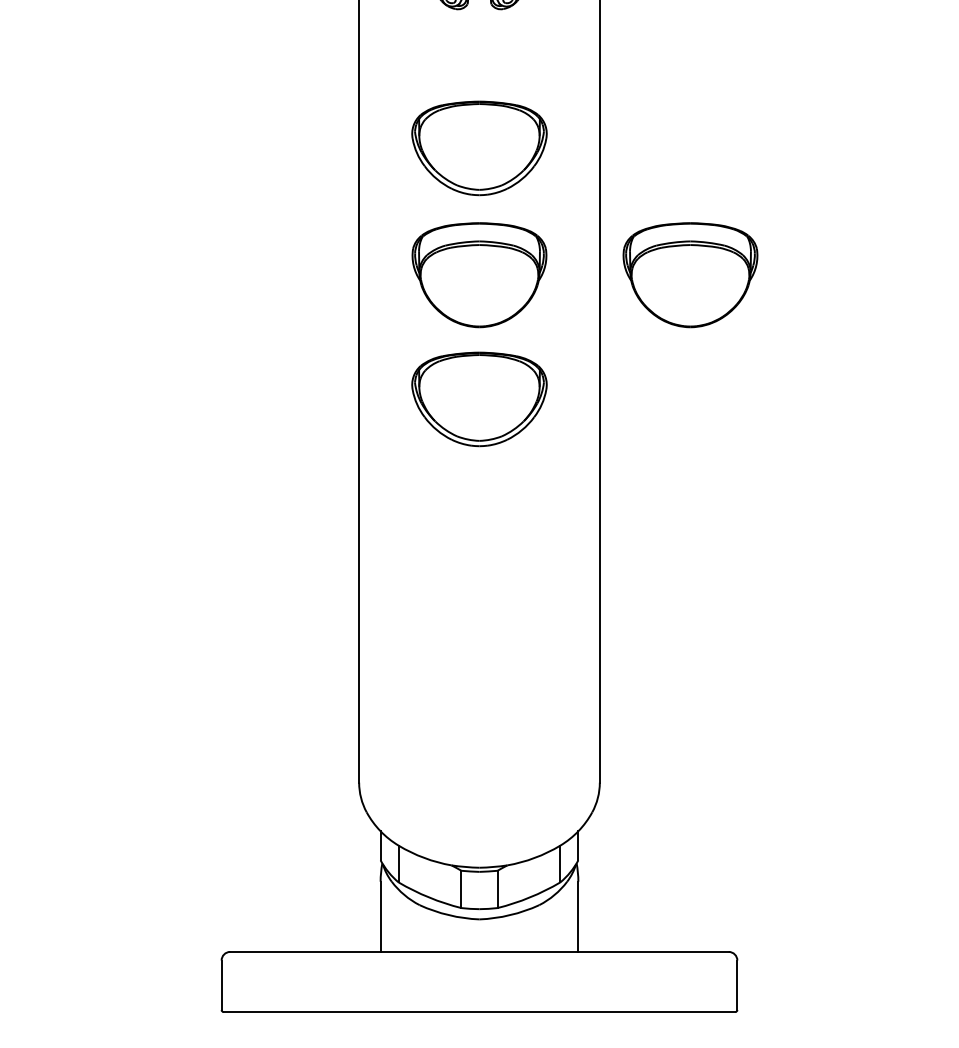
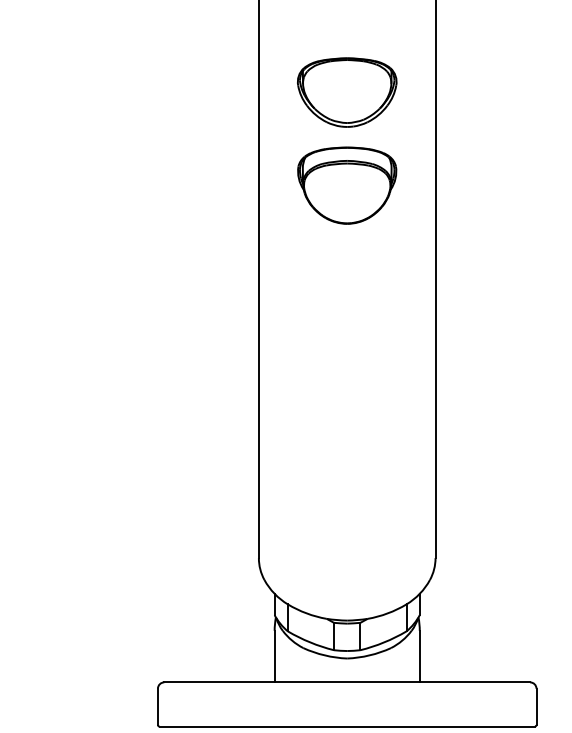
part: (690, 275) -> (502, 185), removed
part: (479, 399) -> (347, 276), removed

